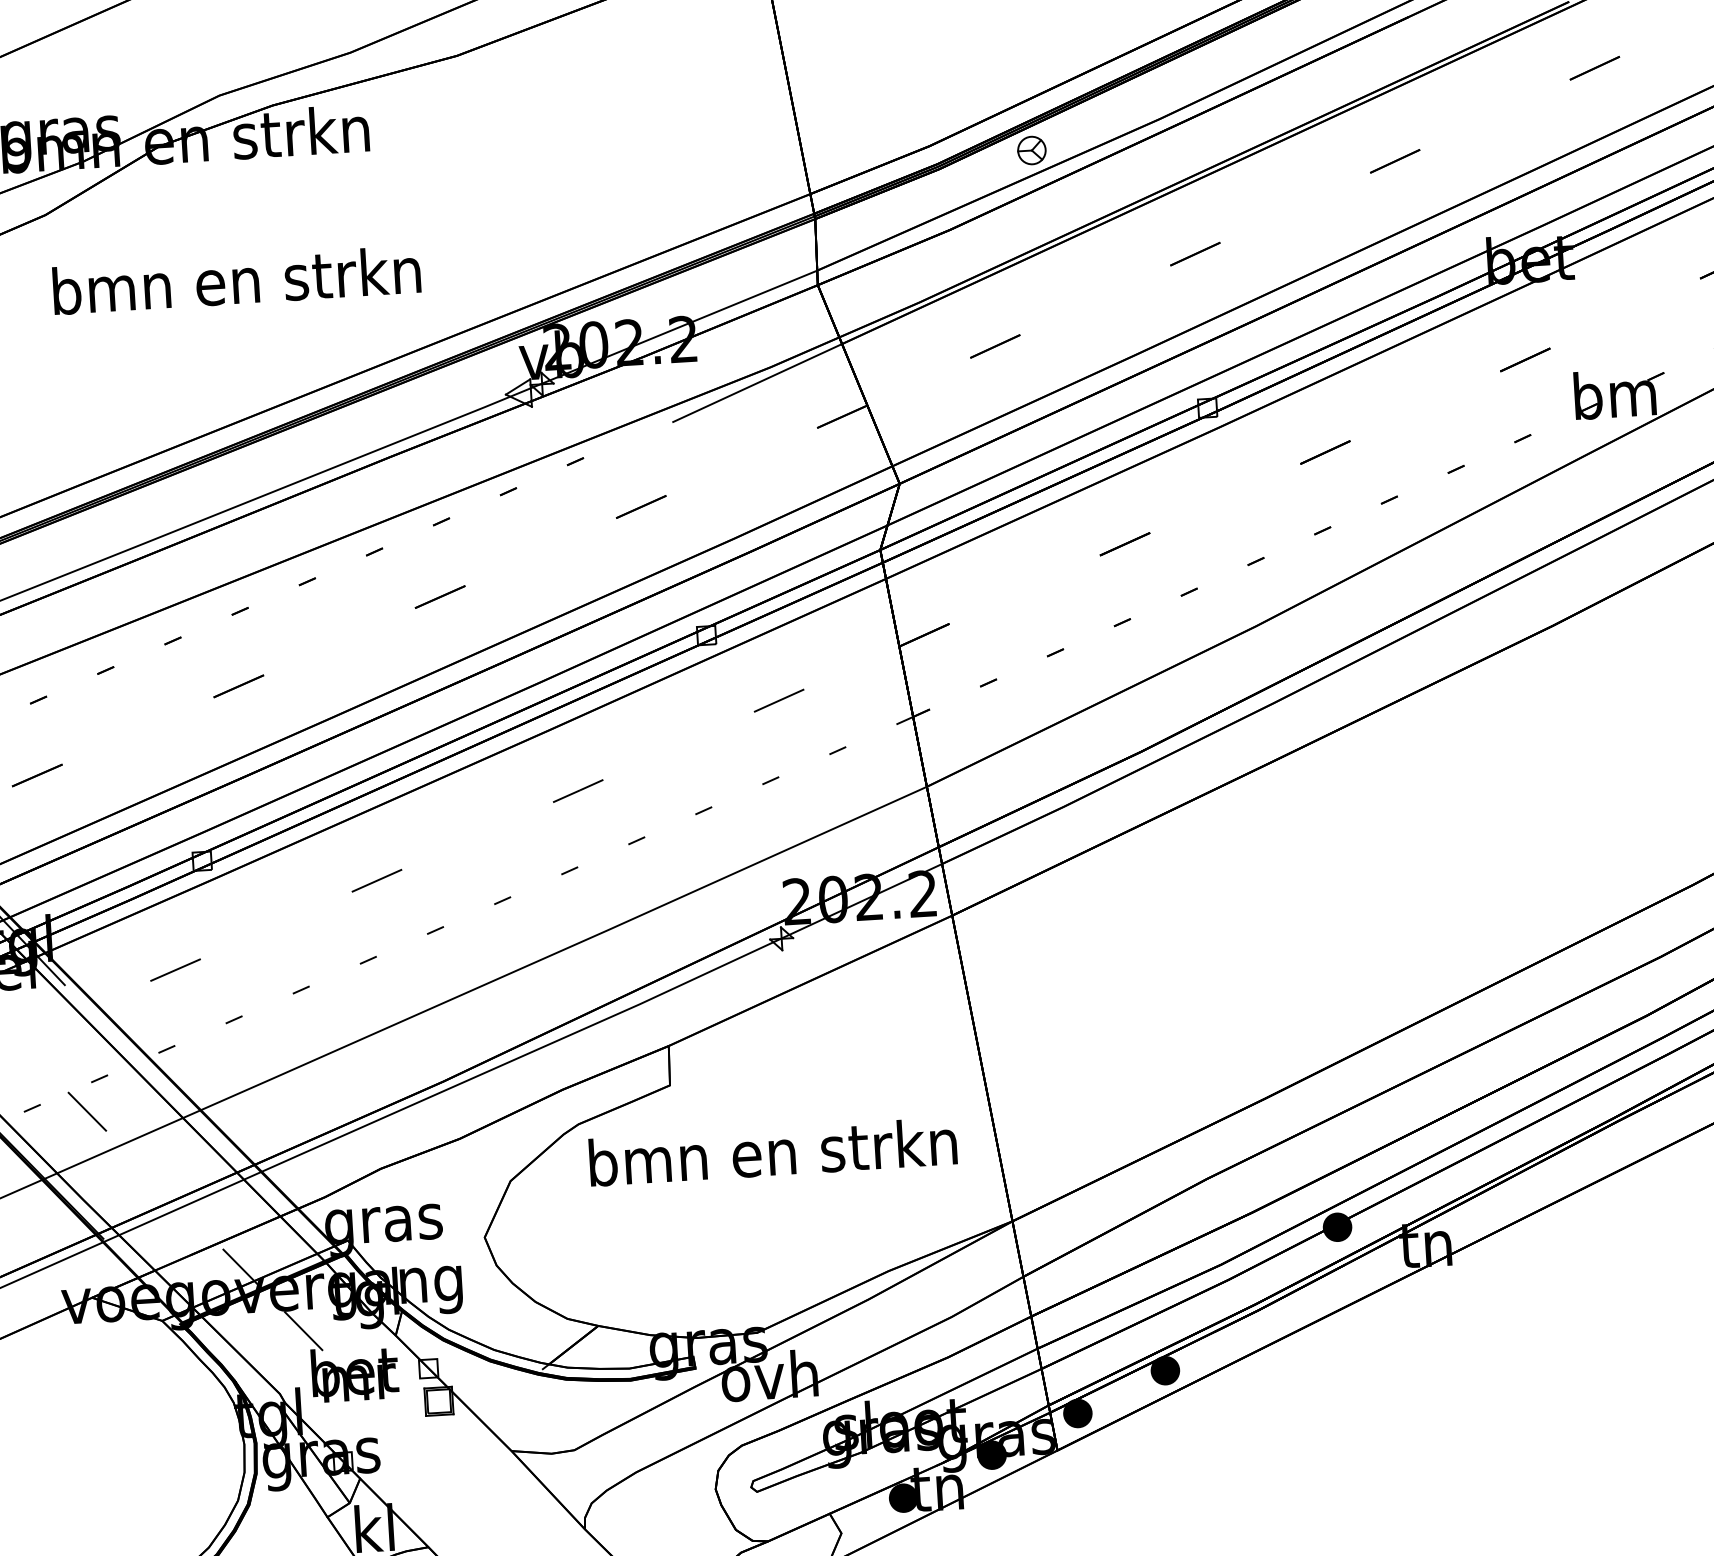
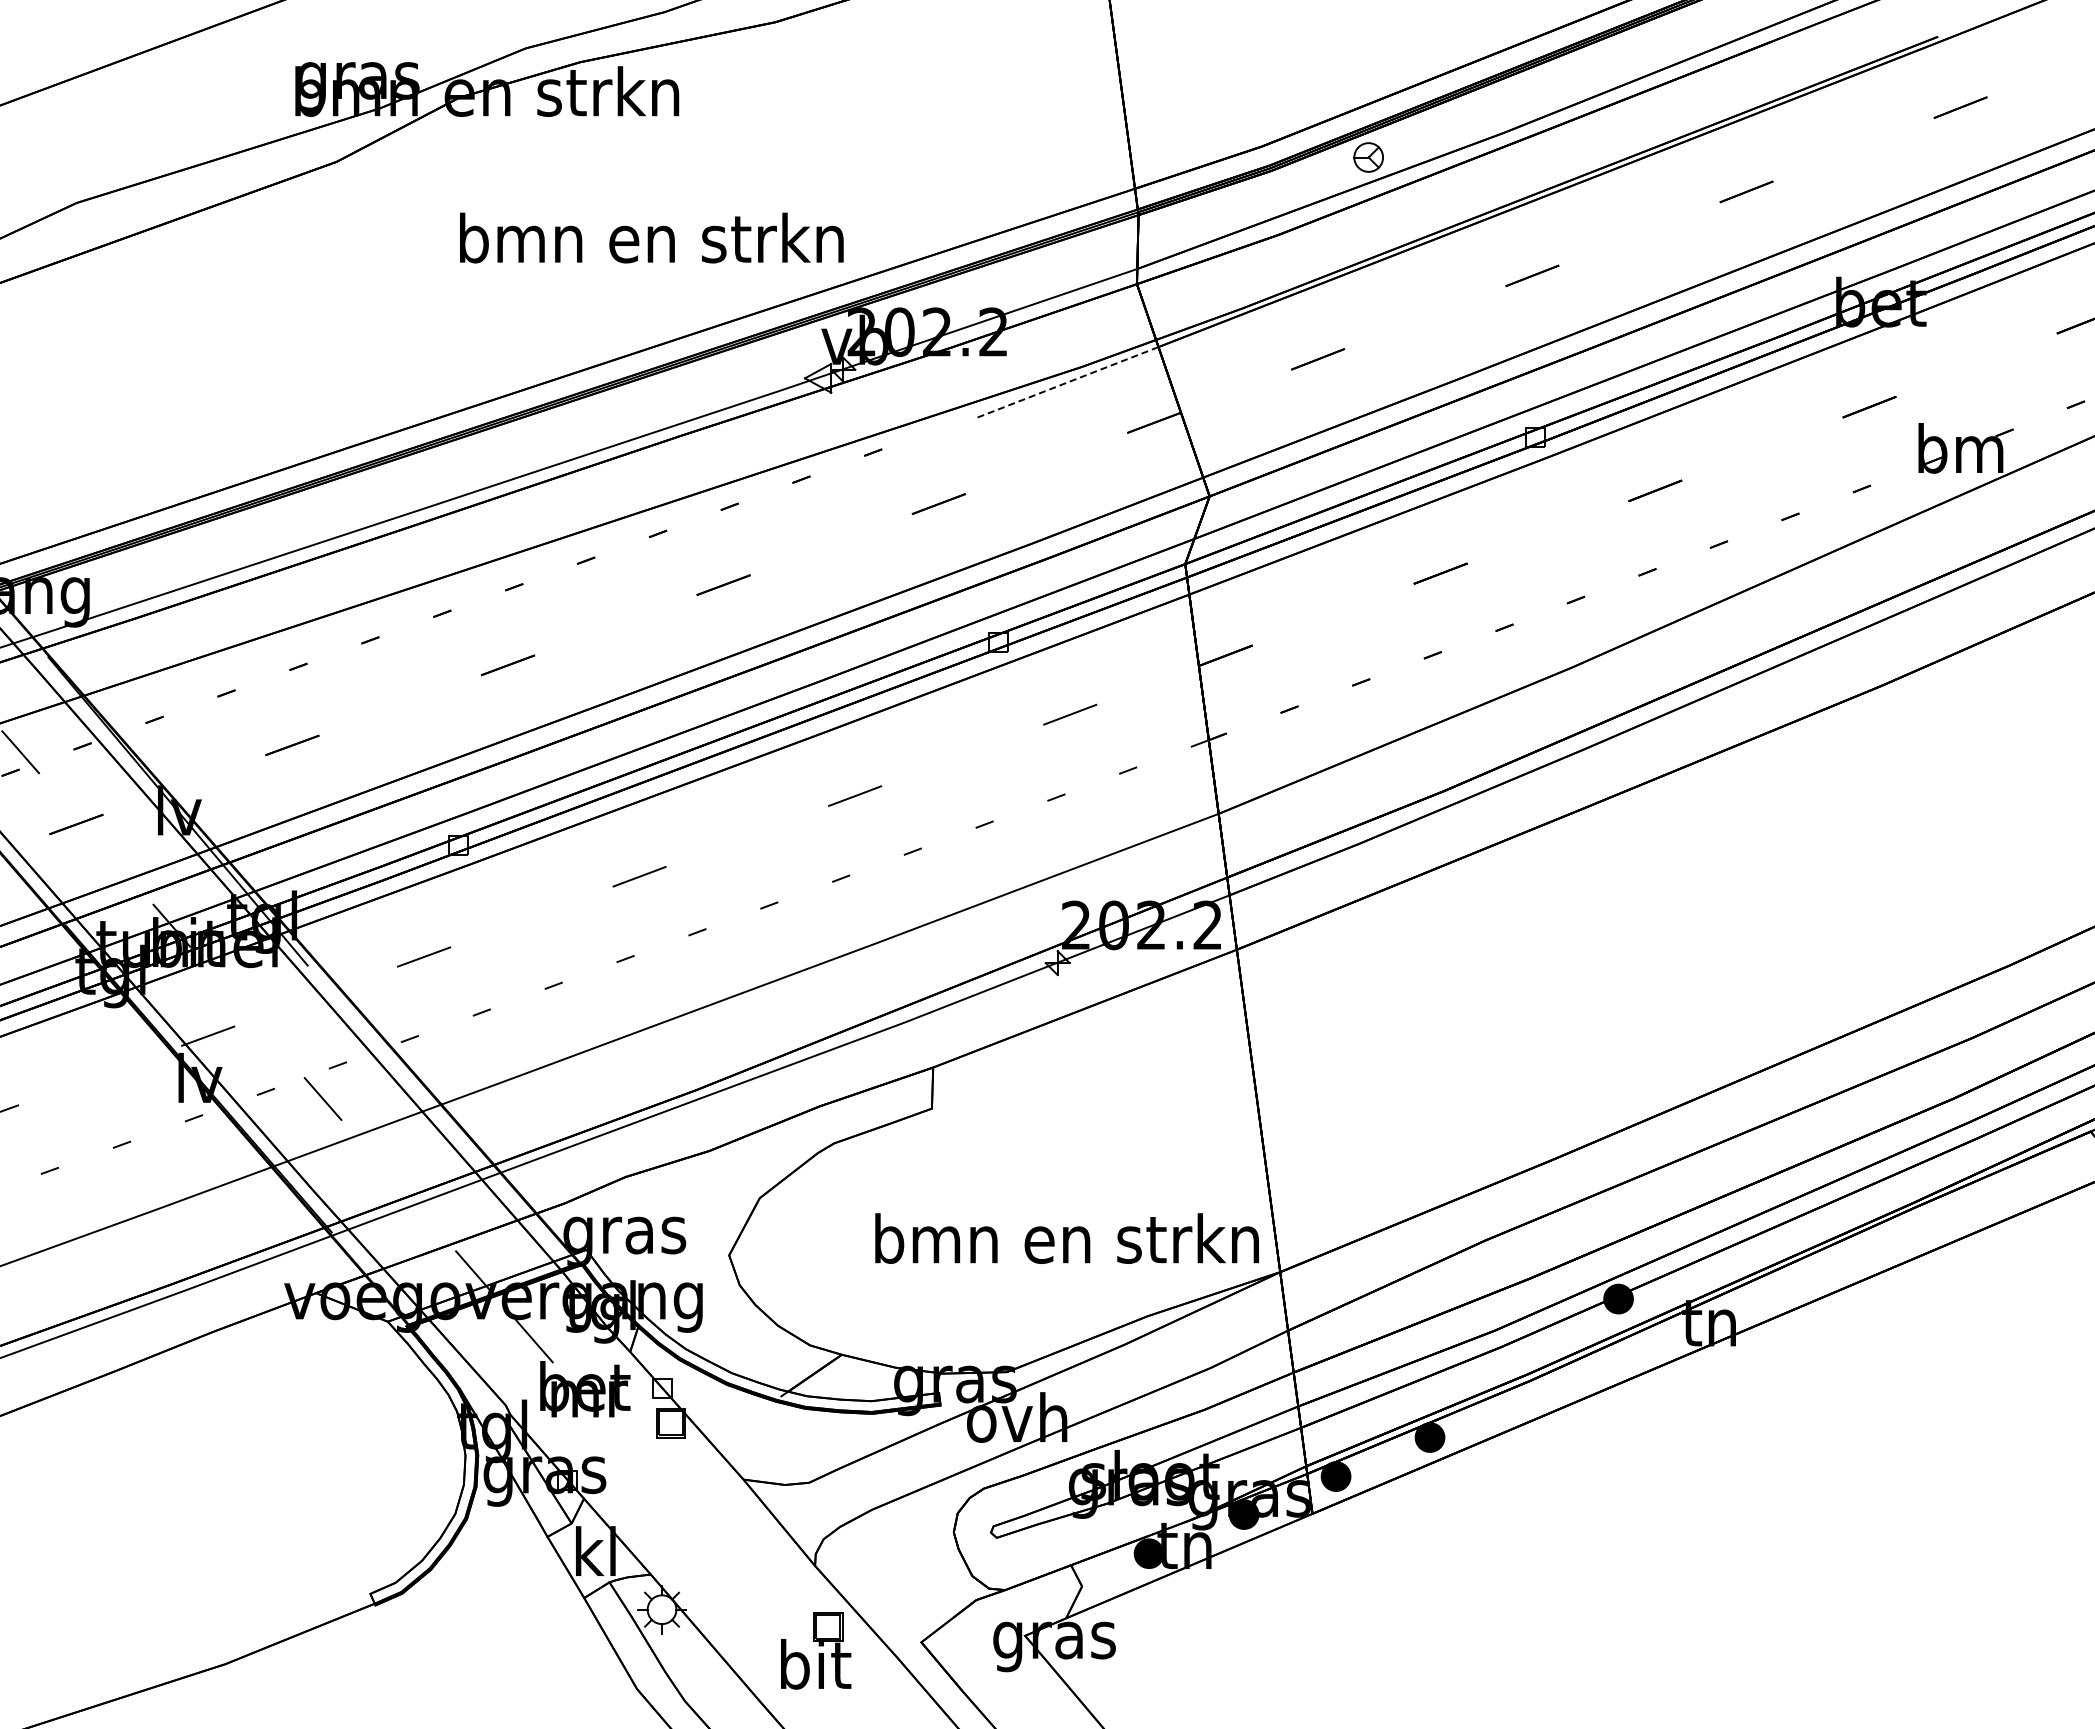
text: (236, 279) -> (651, 237), moved
line: (758, 383) -> (1068, 382), solid -> dashed
text: (772, 1151) -> (1066, 1238), moved

